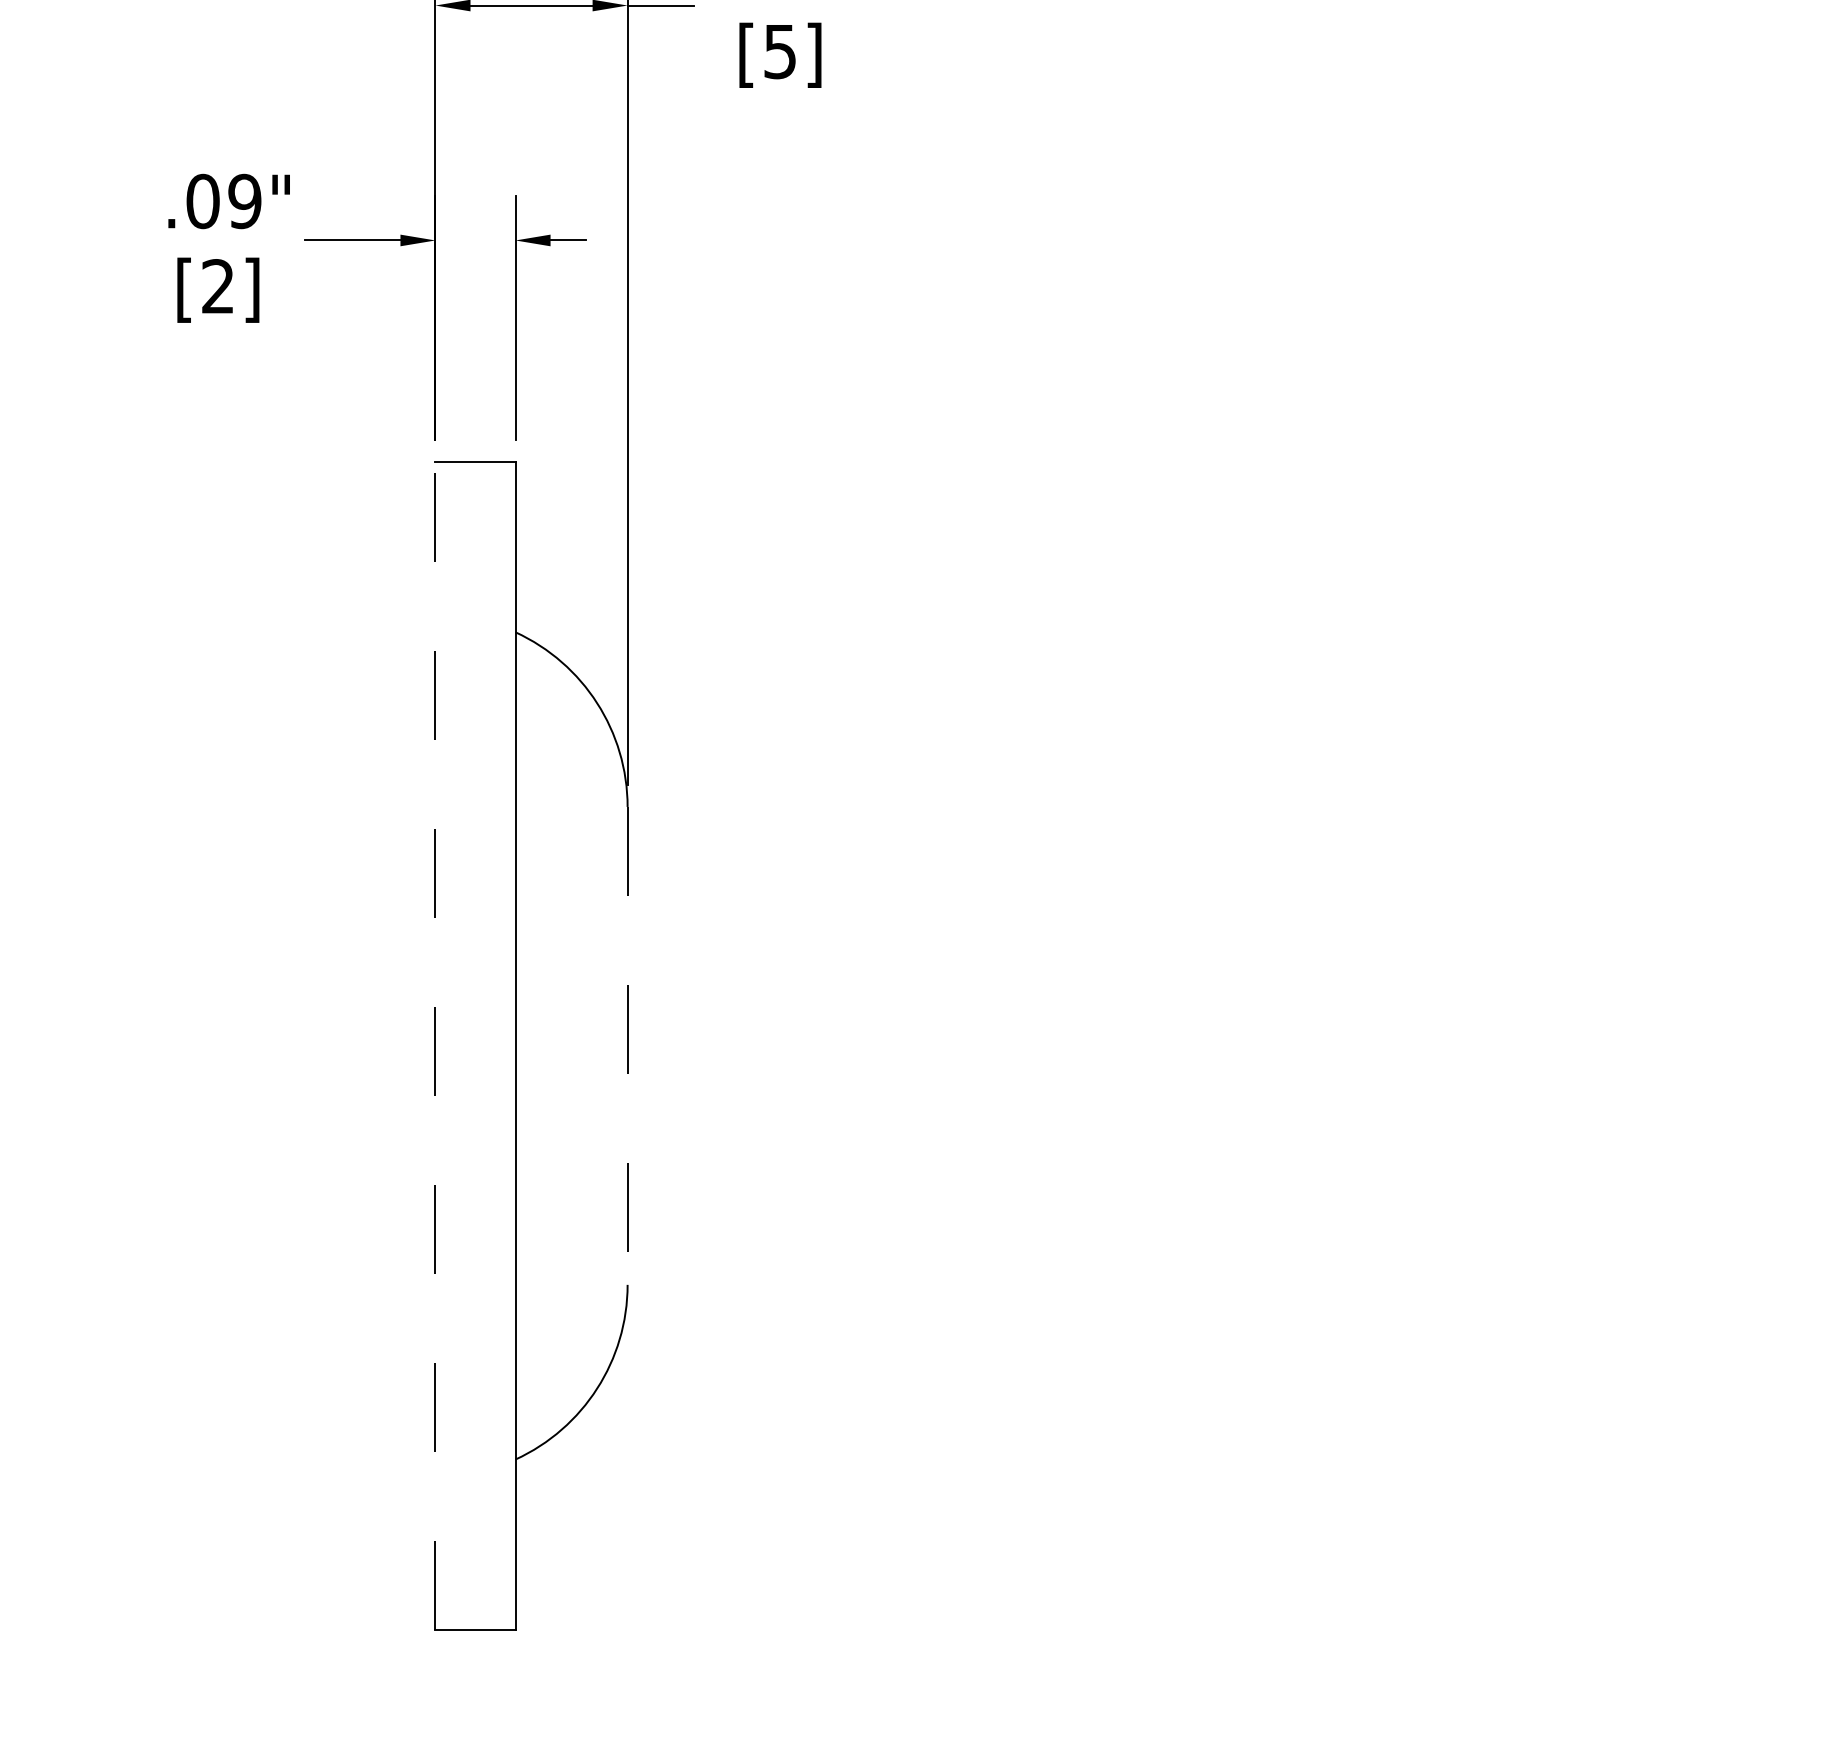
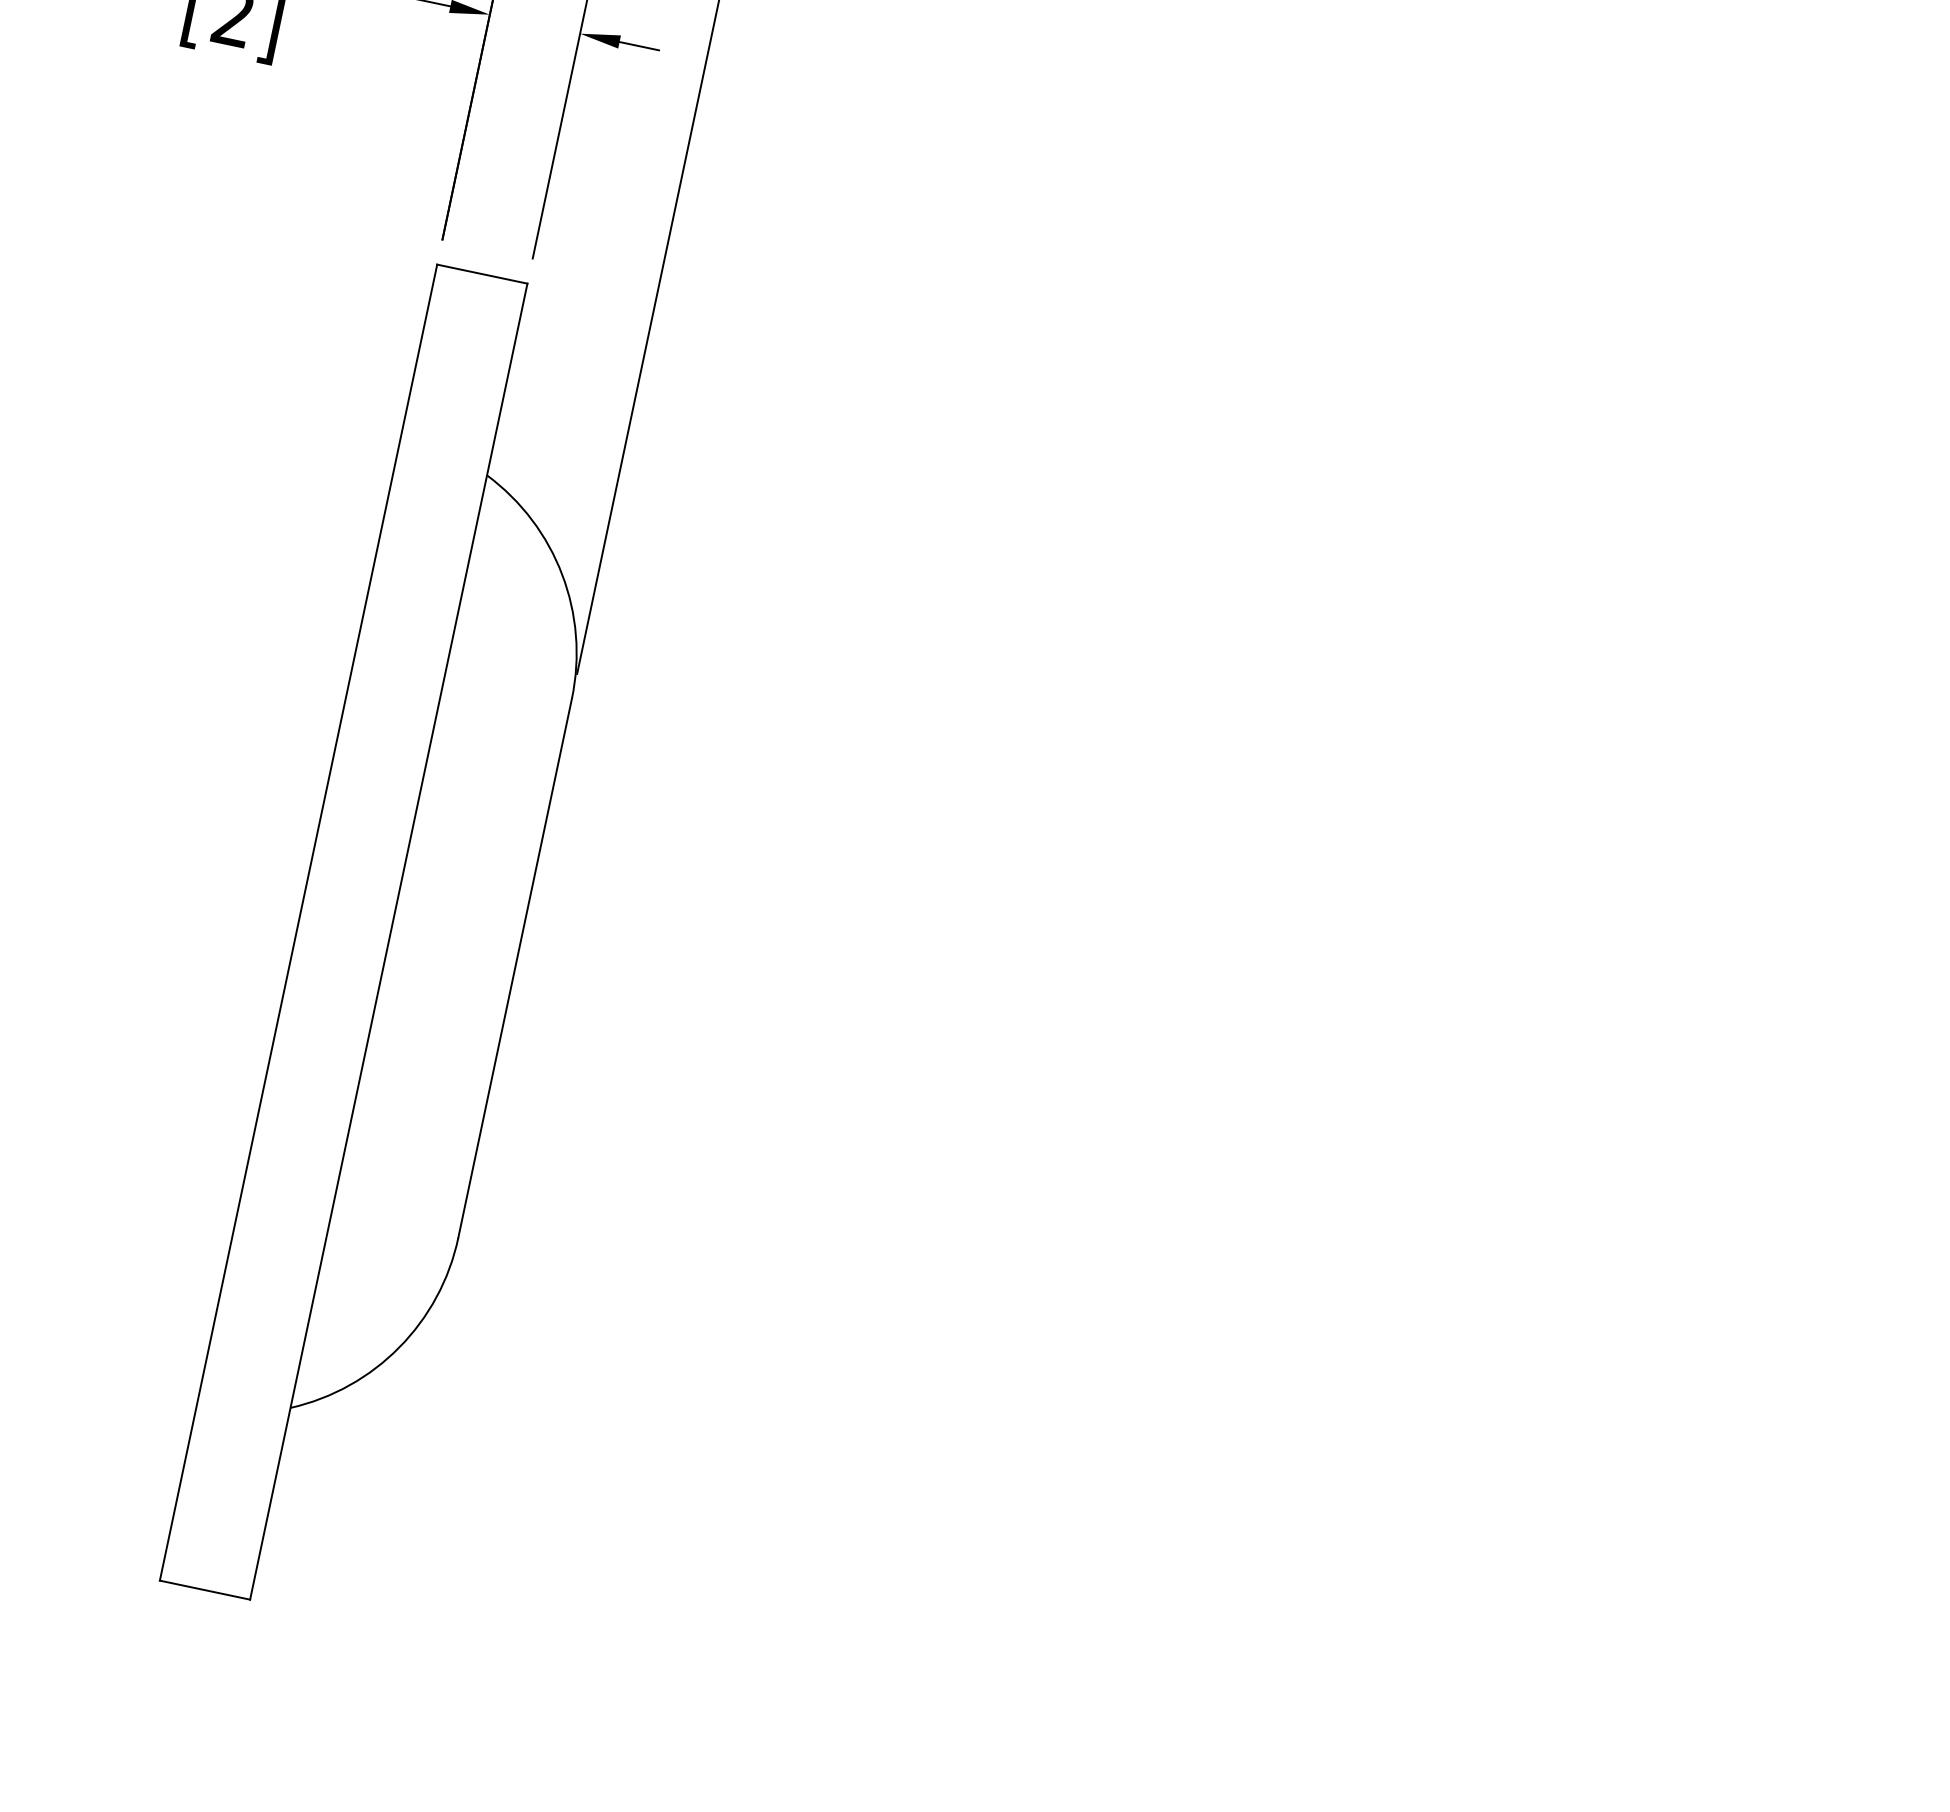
line: (435, 1045) -> (298, 922), dashed -> solid
line: (627, 1045) -> (515, 967), dashed -> solid

